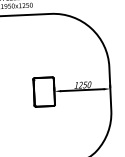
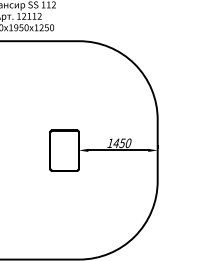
text: (80, 84) -> (116, 142), 1250 -> 1450

